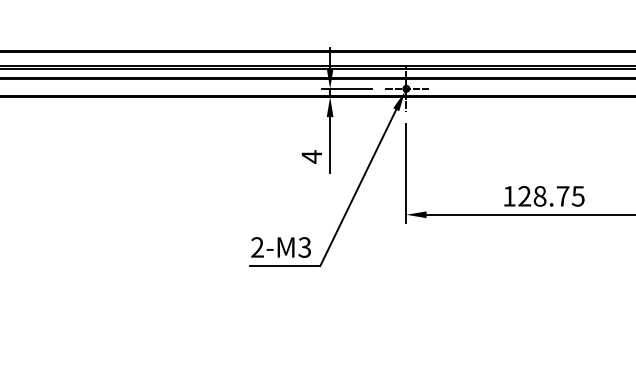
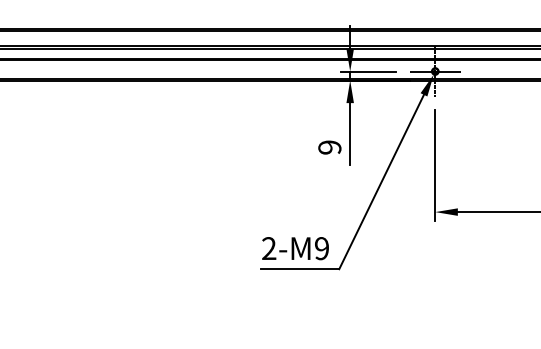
text: (311, 156) -> (329, 147), 4 -> 9
text: (304, 247) -> (321, 248), 2-M3 -> 2-M9

